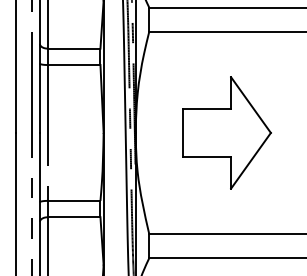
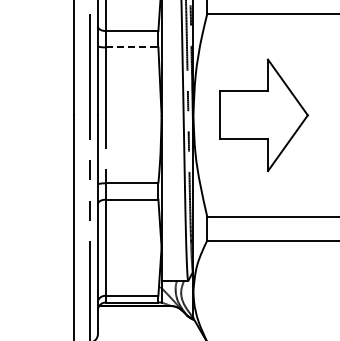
line: (74, 65) -> (132, 47), solid -> dashed
part: (226, 133) -> (263, 115), moved

